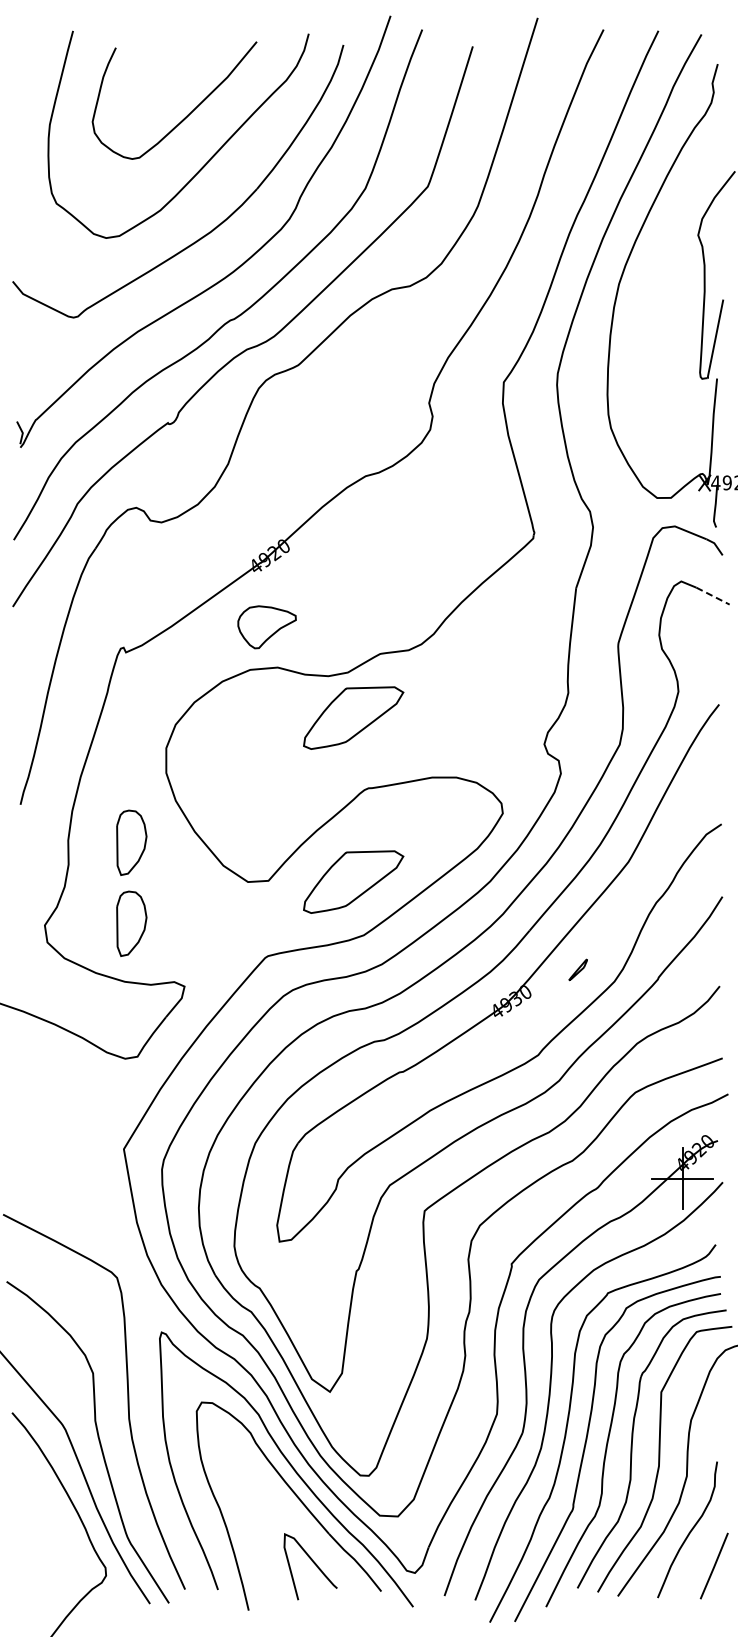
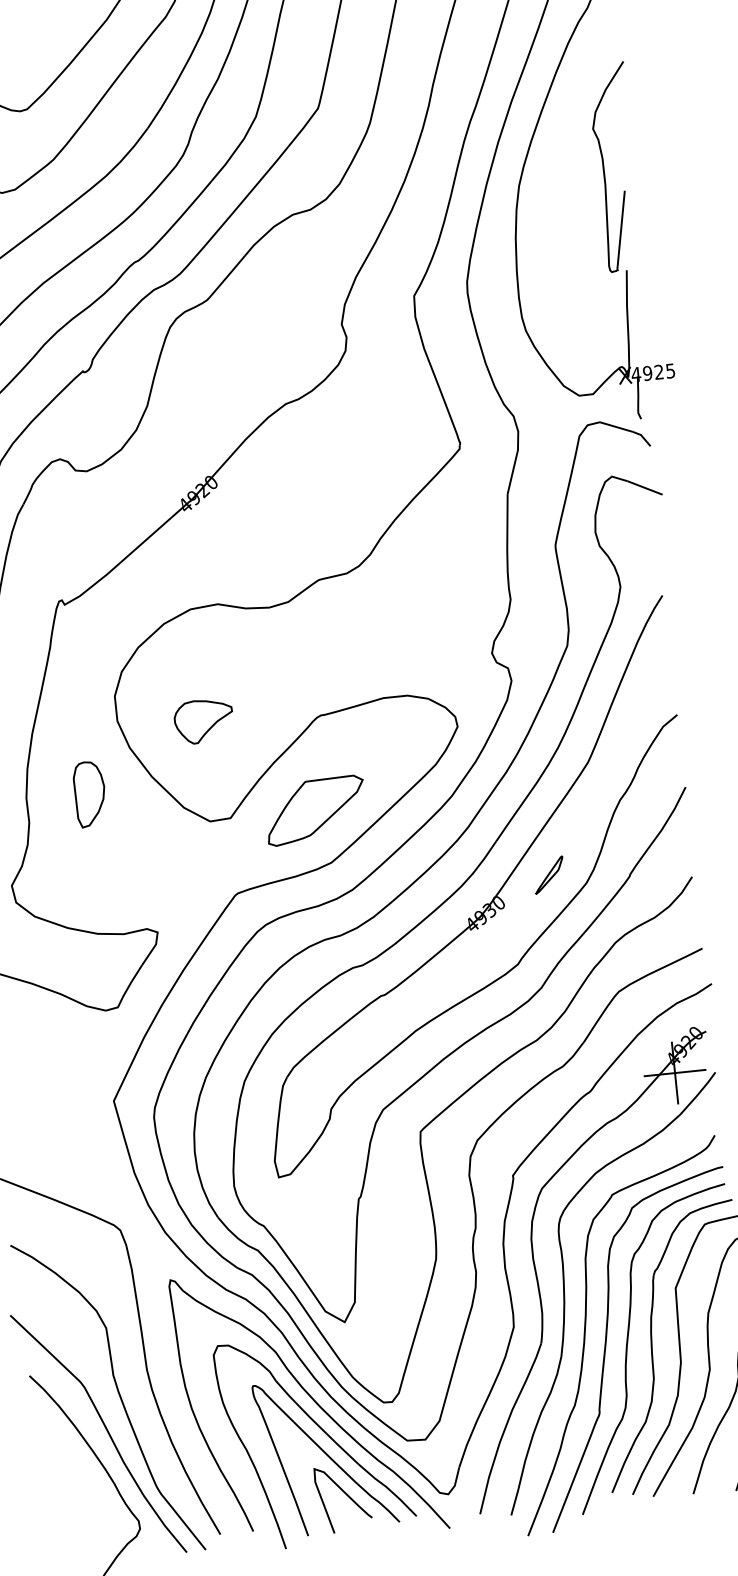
line: (713, 596) -> (645, 488), dashed -> solid
part: (266, 627) -> (203, 721), moved
part: (353, 717) -> (298, 646), removed
part: (131, 923) -> (98, 874), removed
part: (577, 969) -> (548, 874), size x1.67
curve: (297, 1521) -> (325, 1454), added

